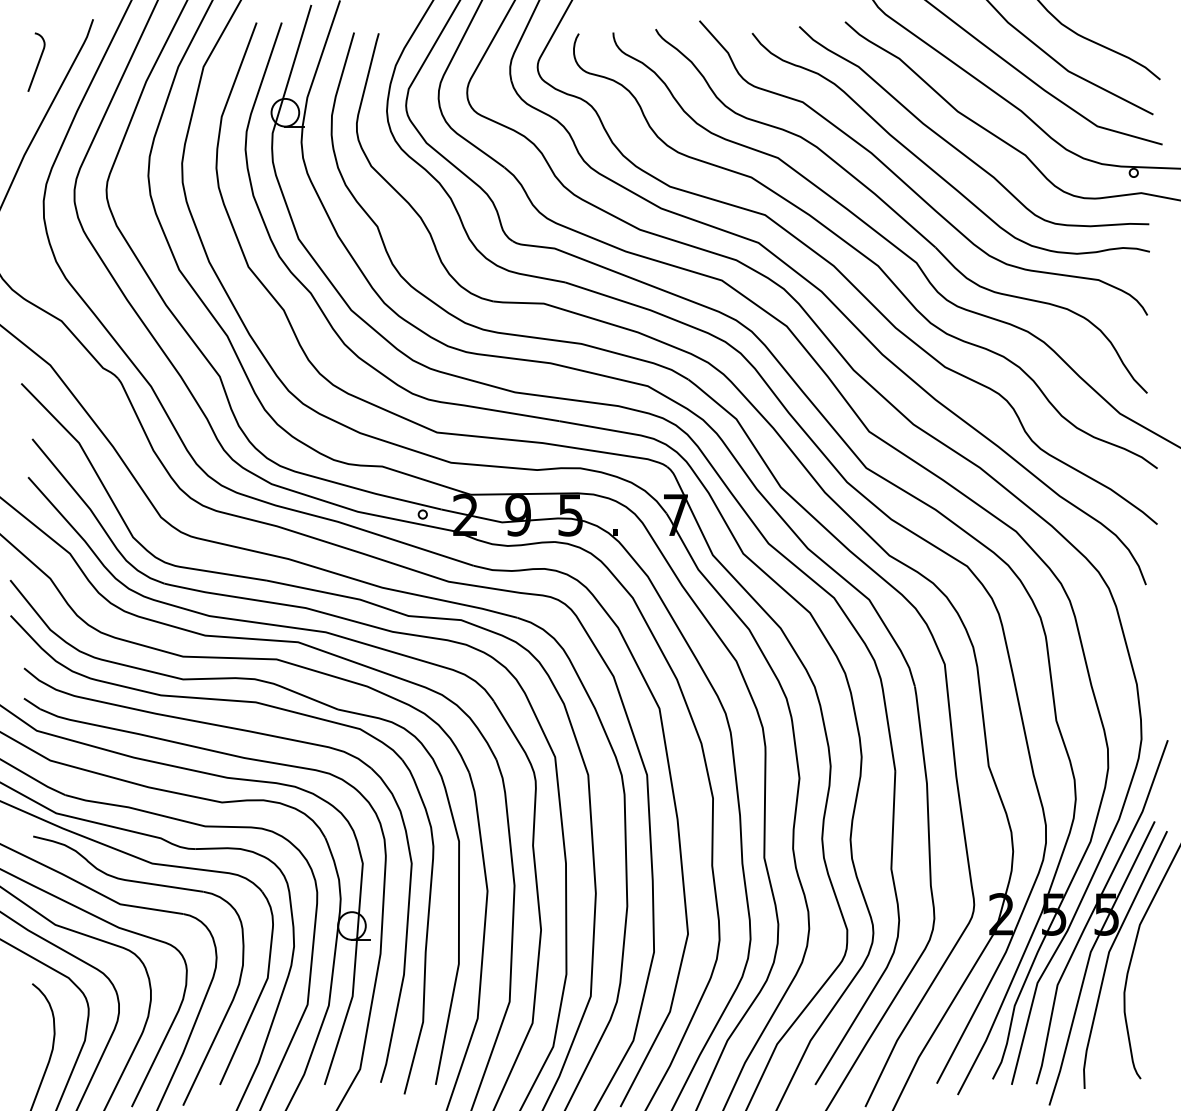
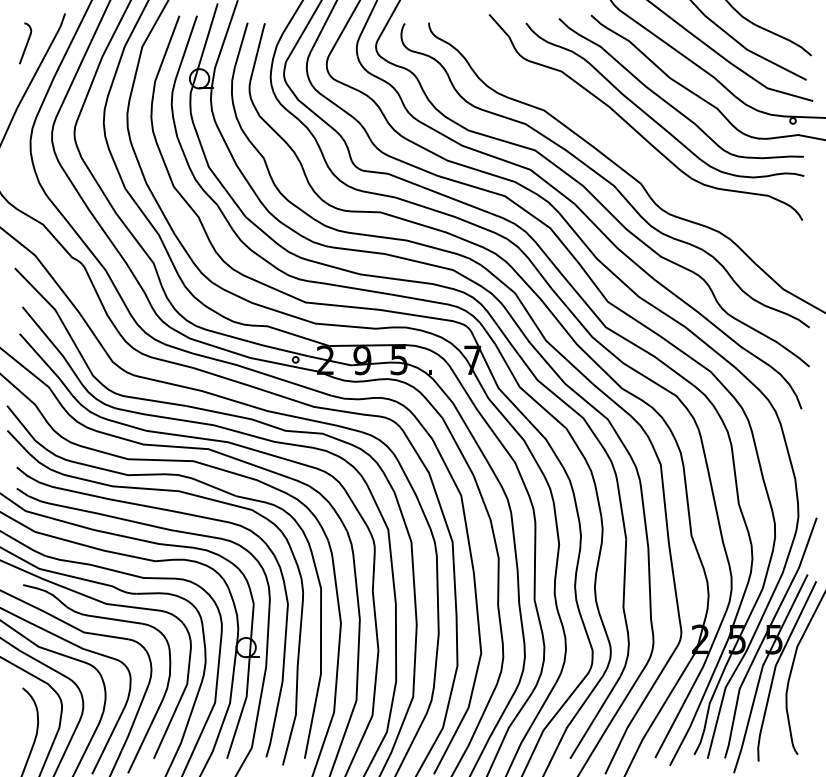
part: (901, 210) -> (630, 147), removed

